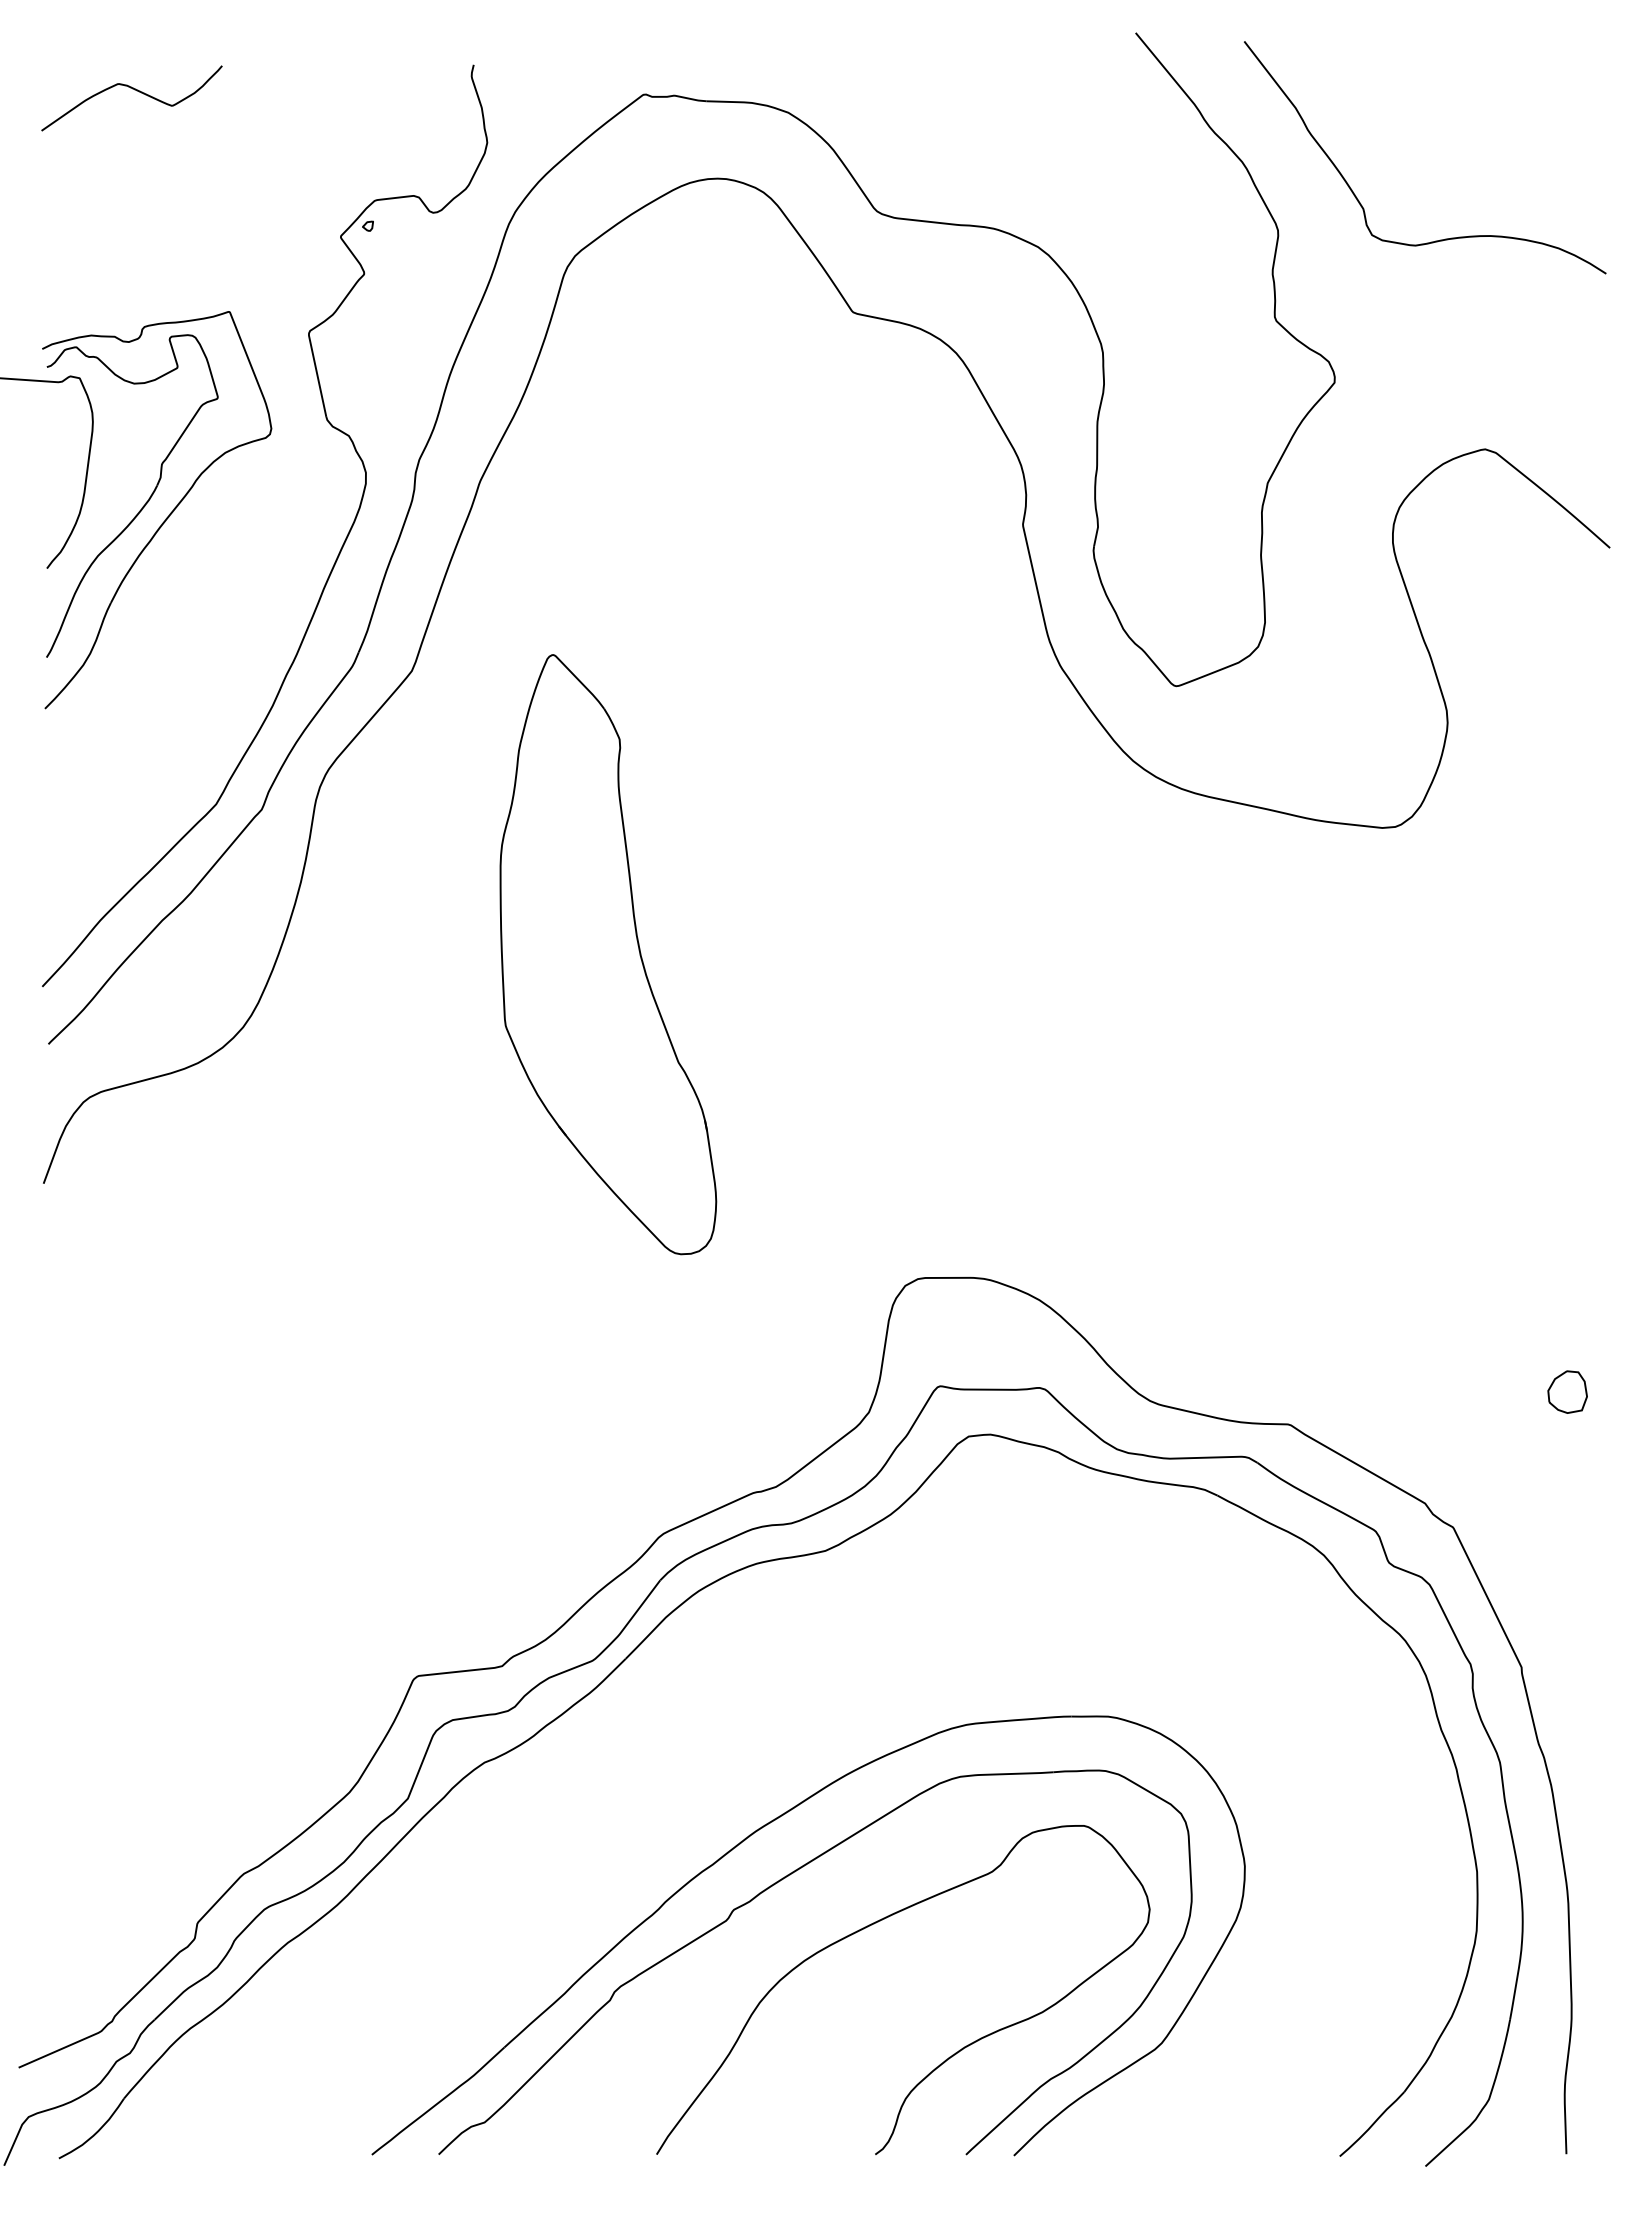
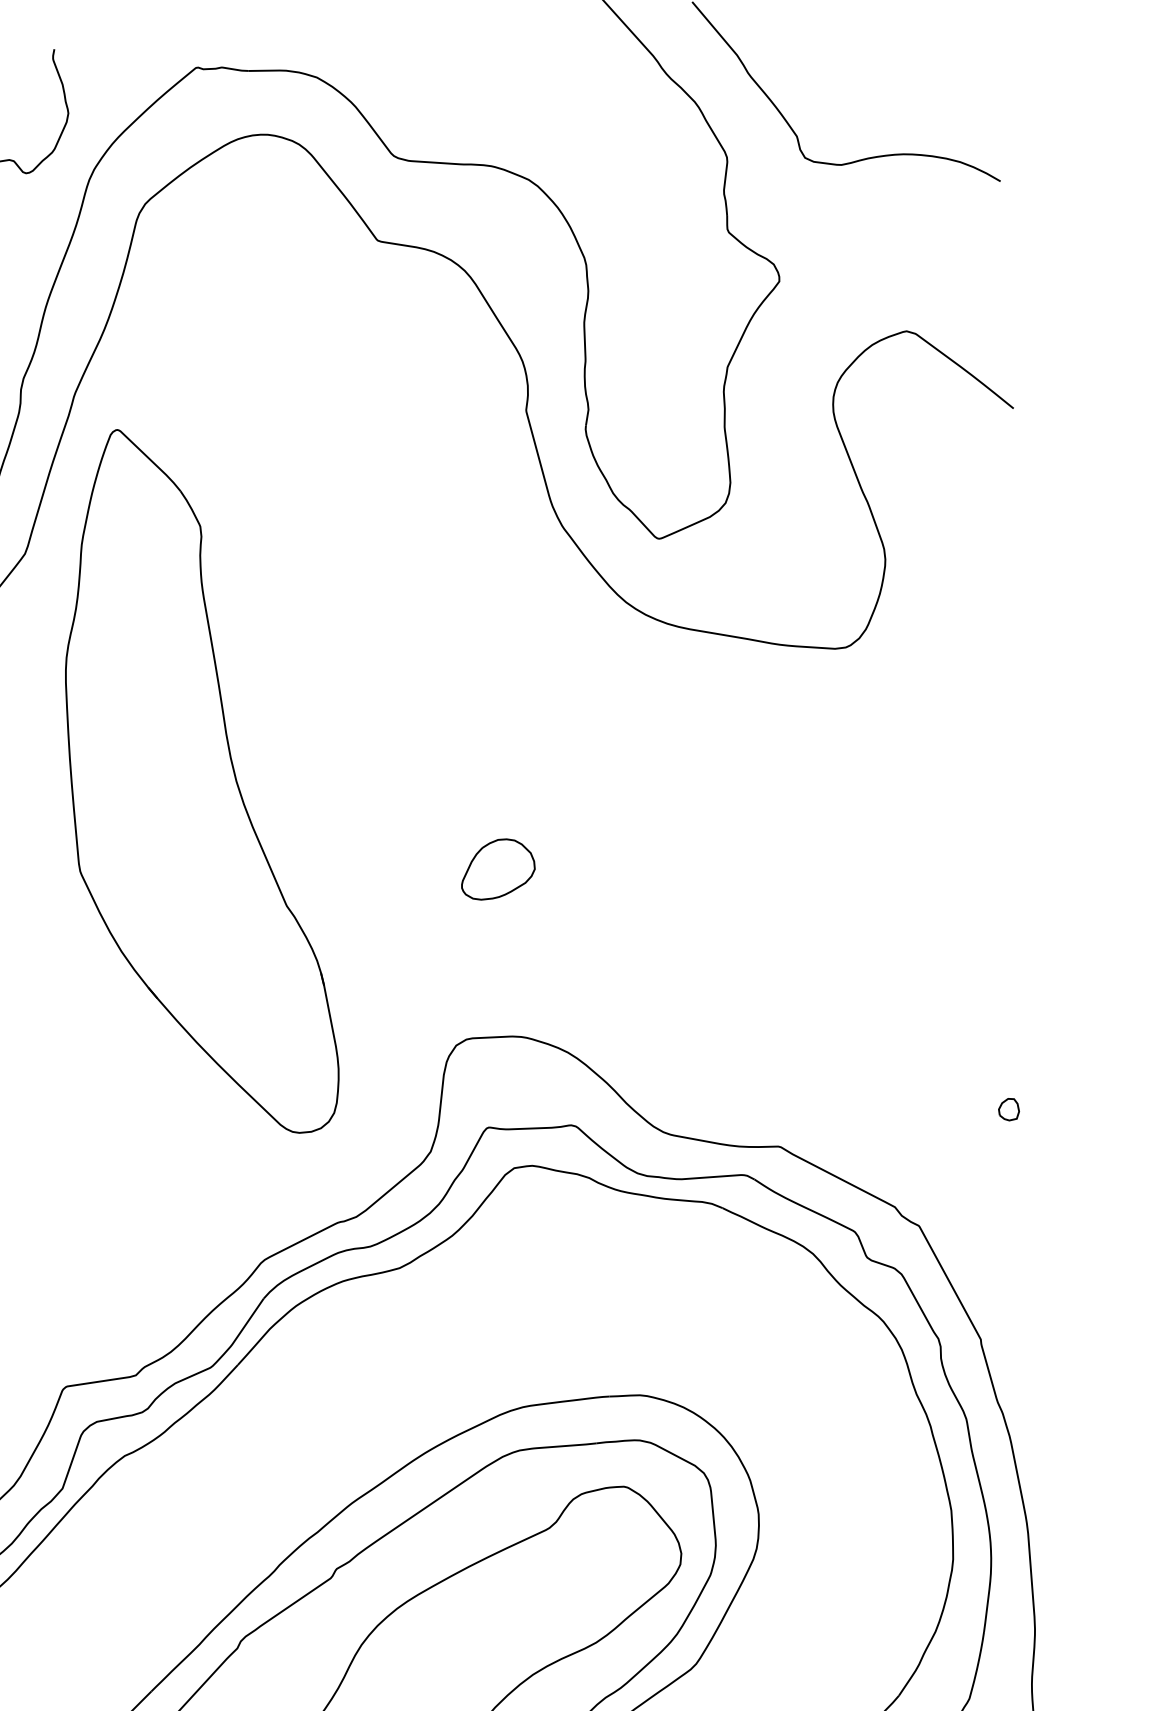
part: (608, 954) -> (198, 781), size x1.43
part: (964, 1075) -> (497, 869), added
part: (1567, 1391) -> (1008, 1109), size x0.62

